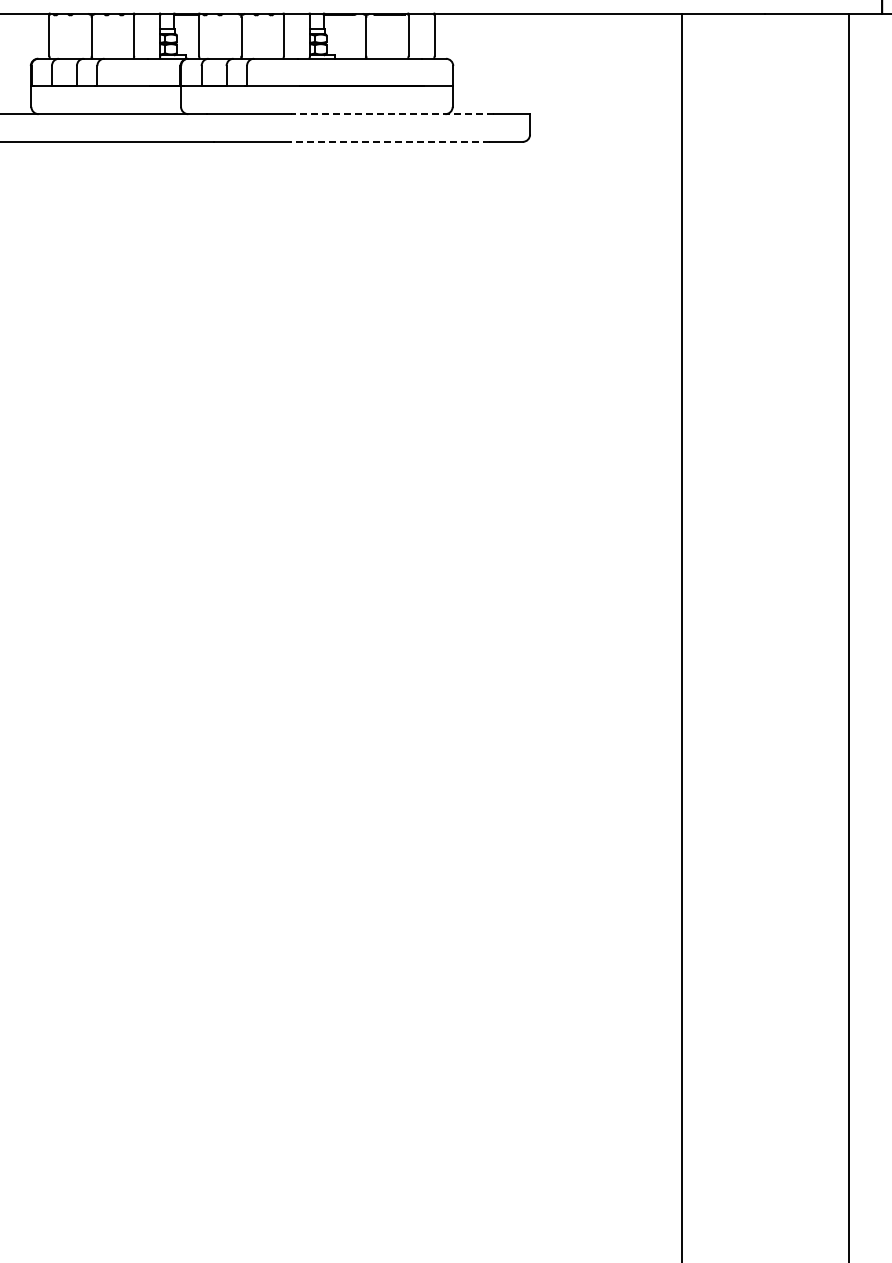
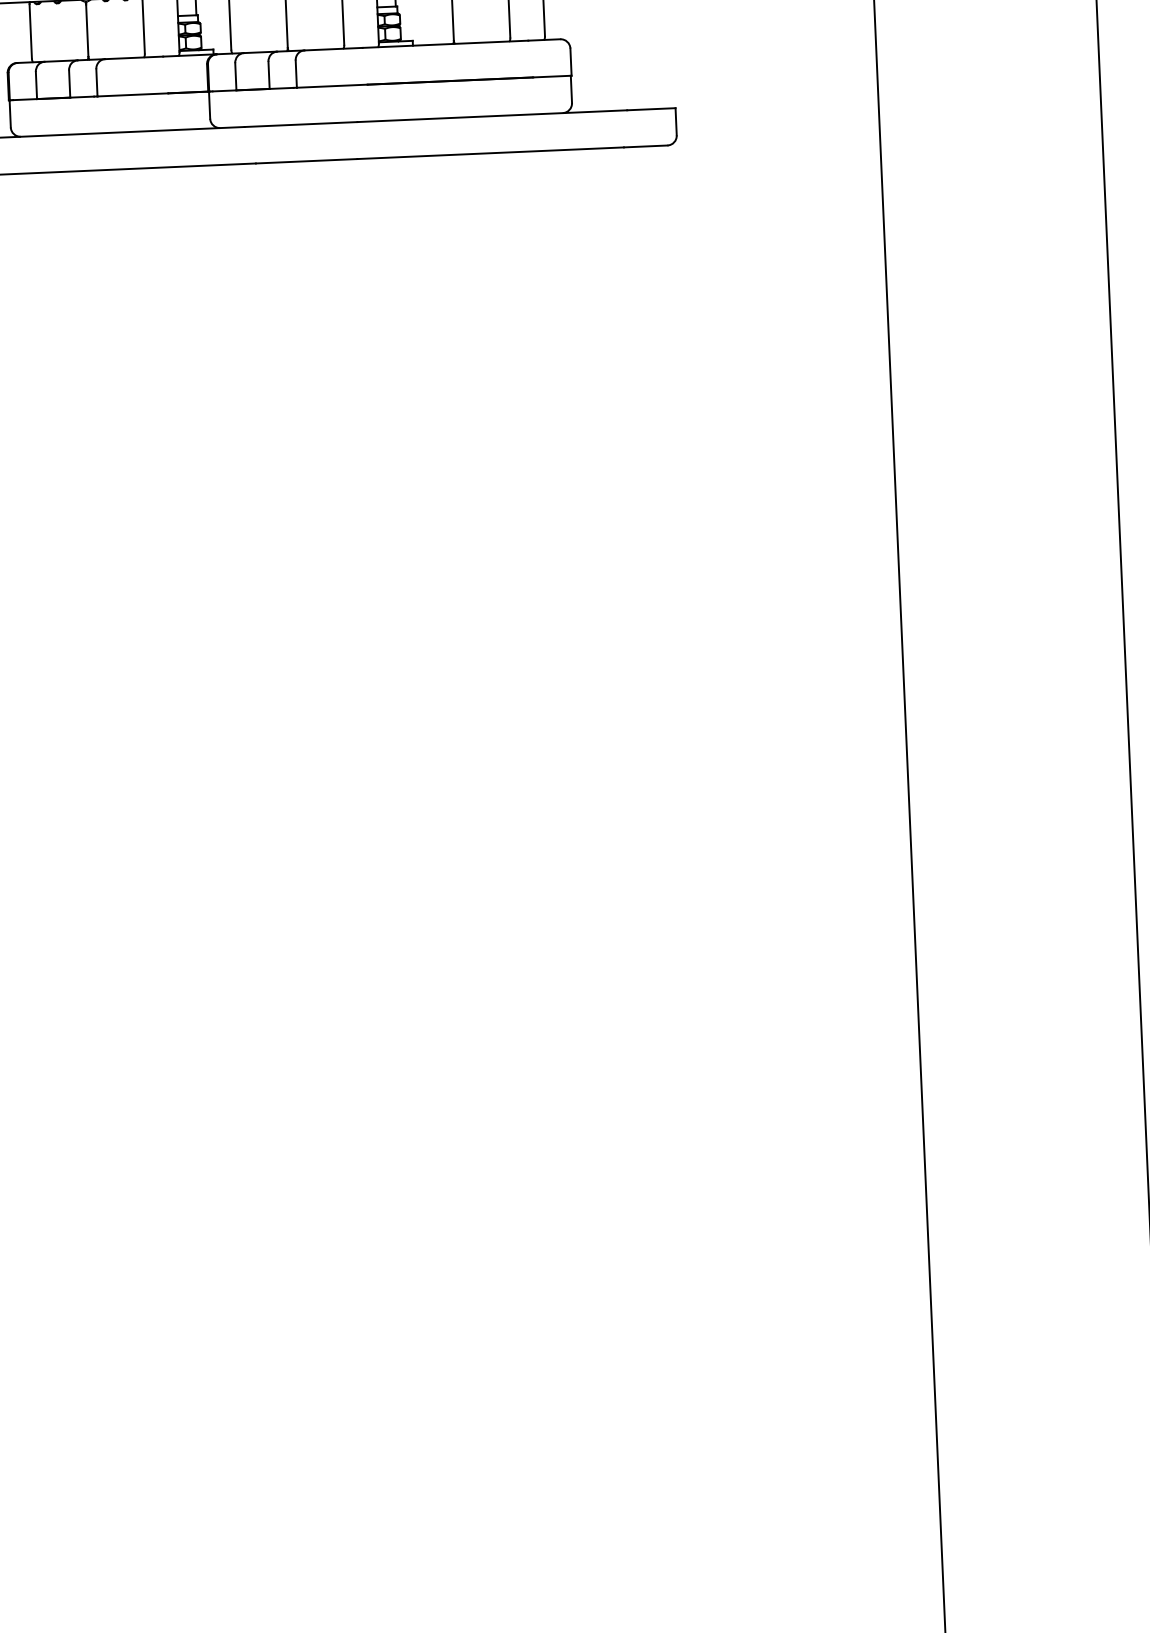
line: (392, 114) -> (492, 116), dashed -> solid
line: (389, 141) -> (489, 152), dashed -> solid

